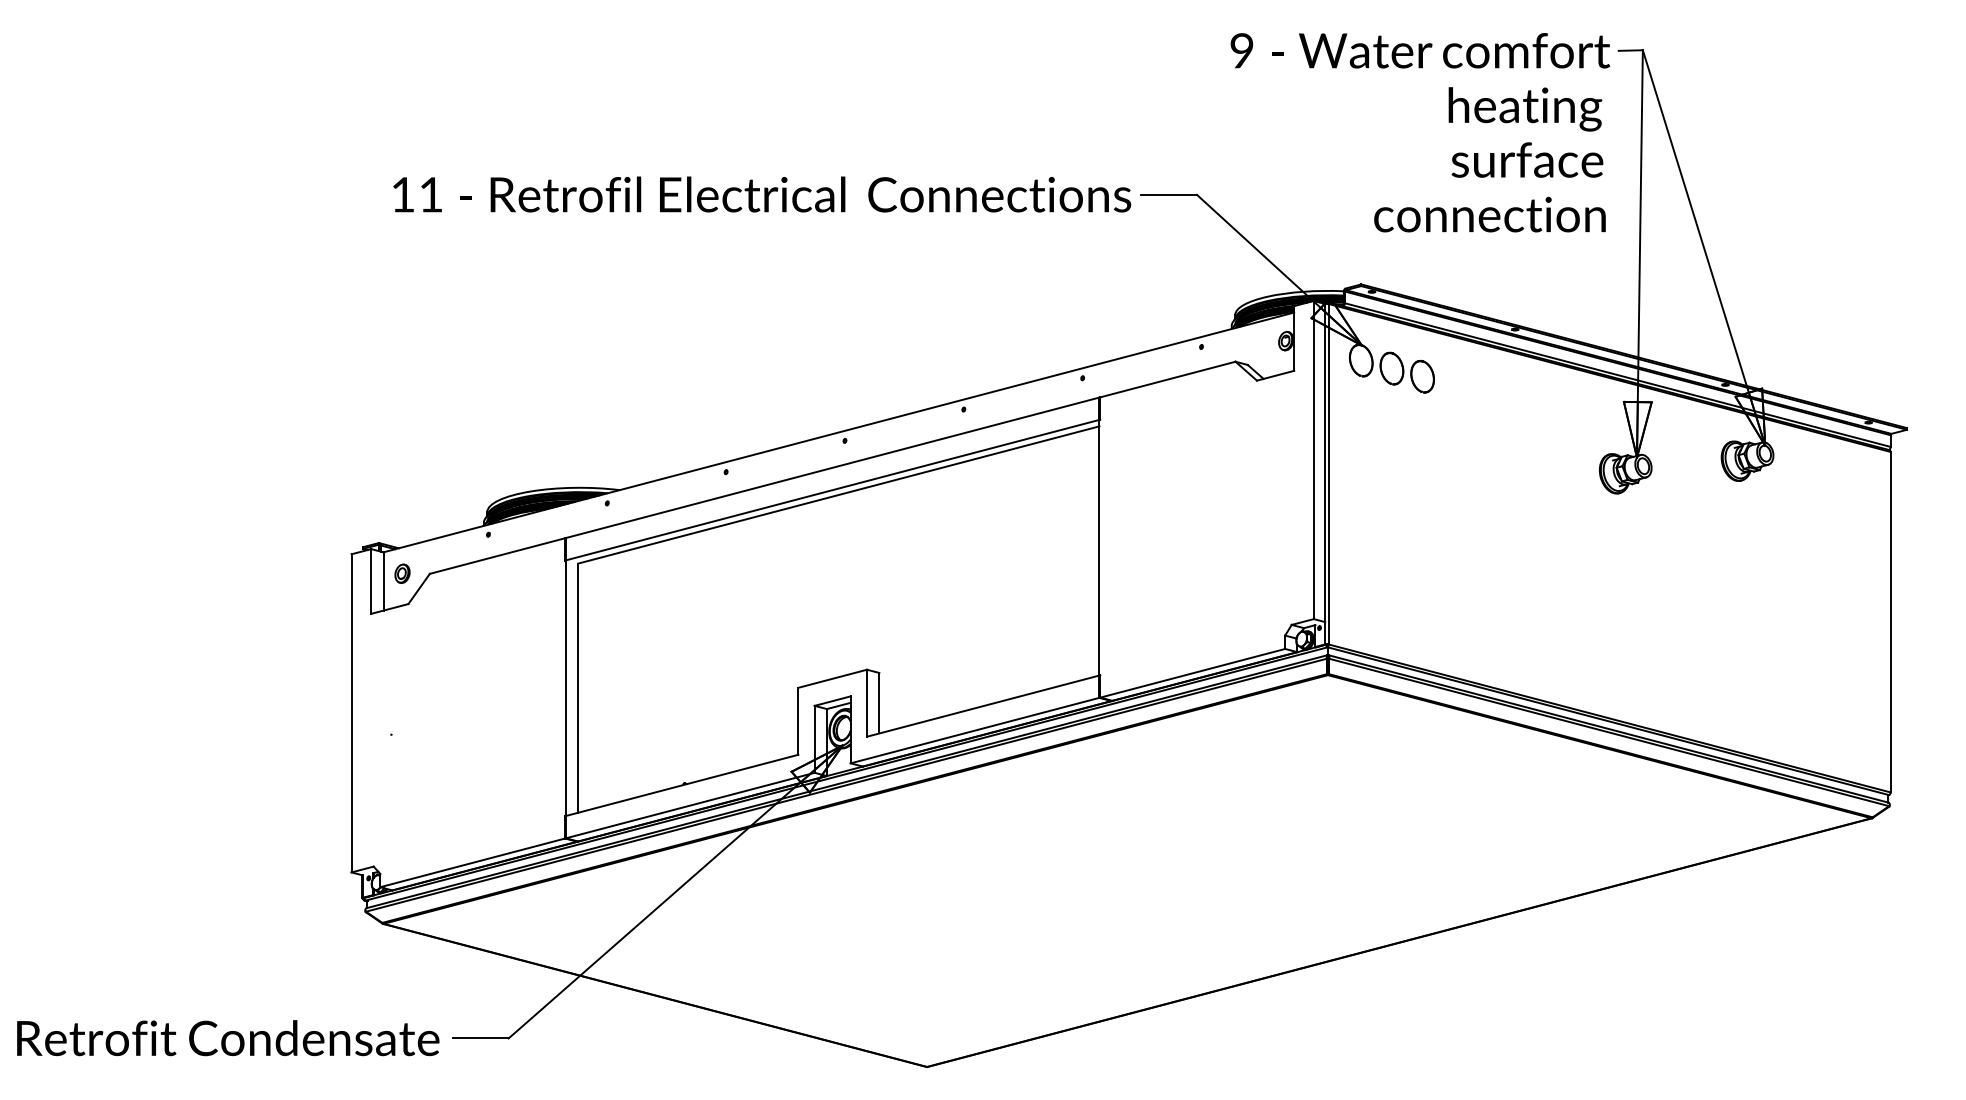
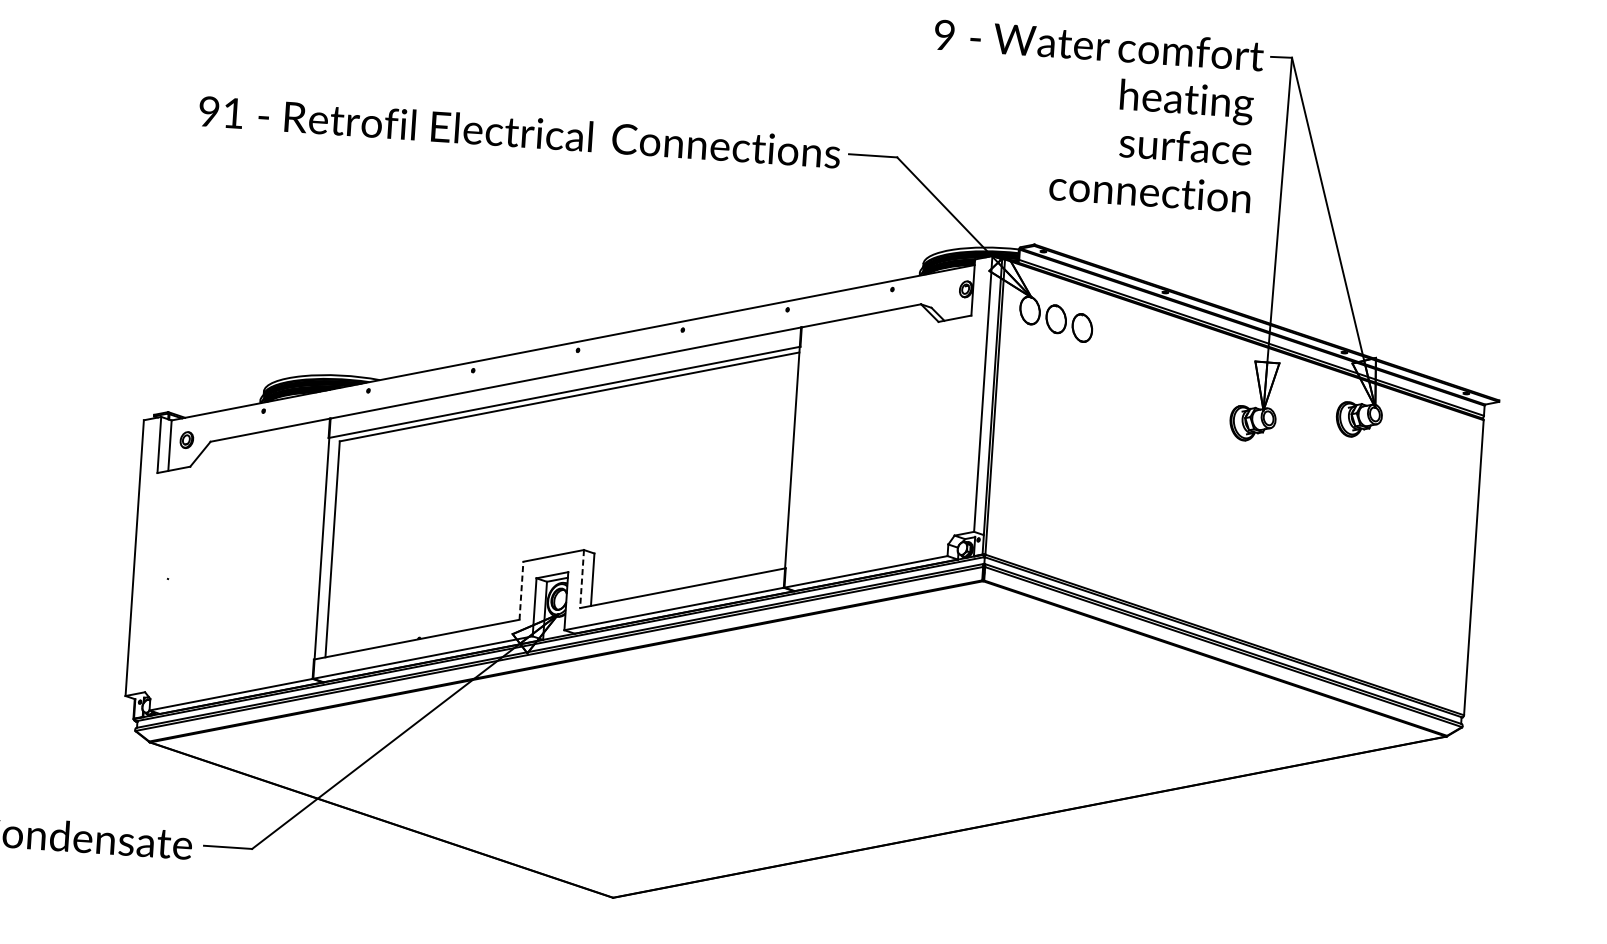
text: (402, 194) -> (208, 111), 11 -> 91
line: (867, 703) -> (582, 579), solid -> dashed
line: (798, 720) -> (521, 590), solid -> dashed

